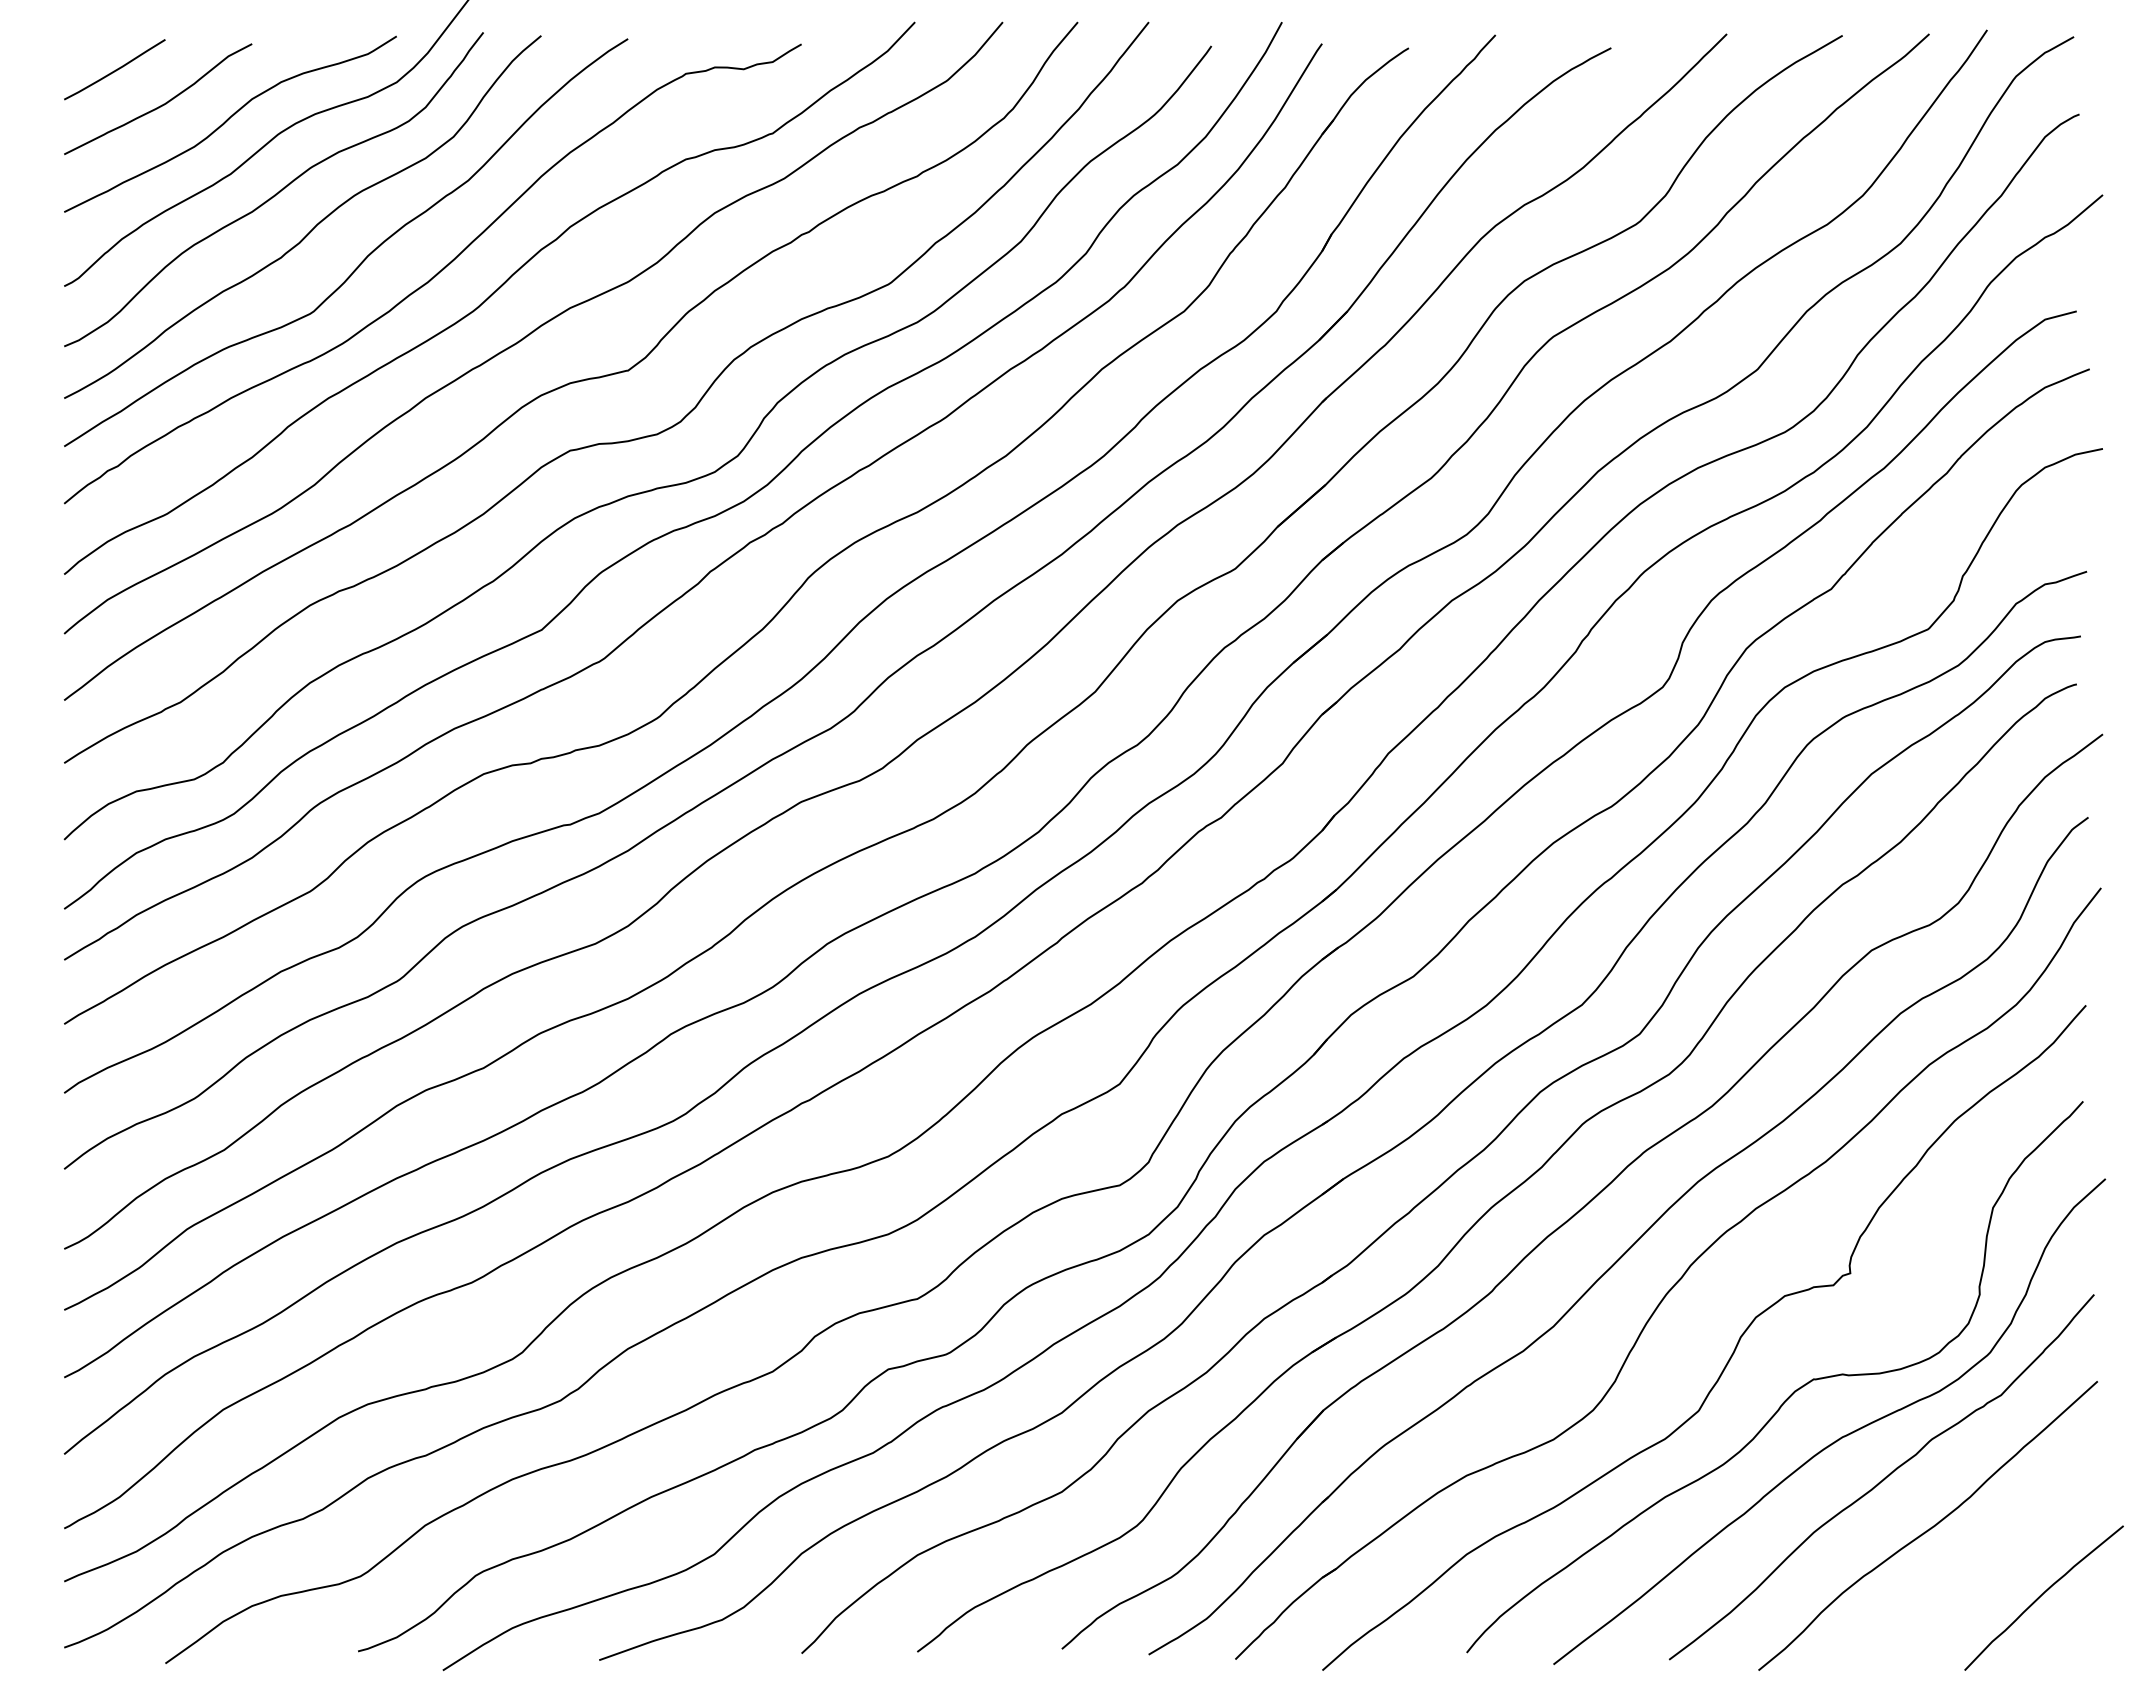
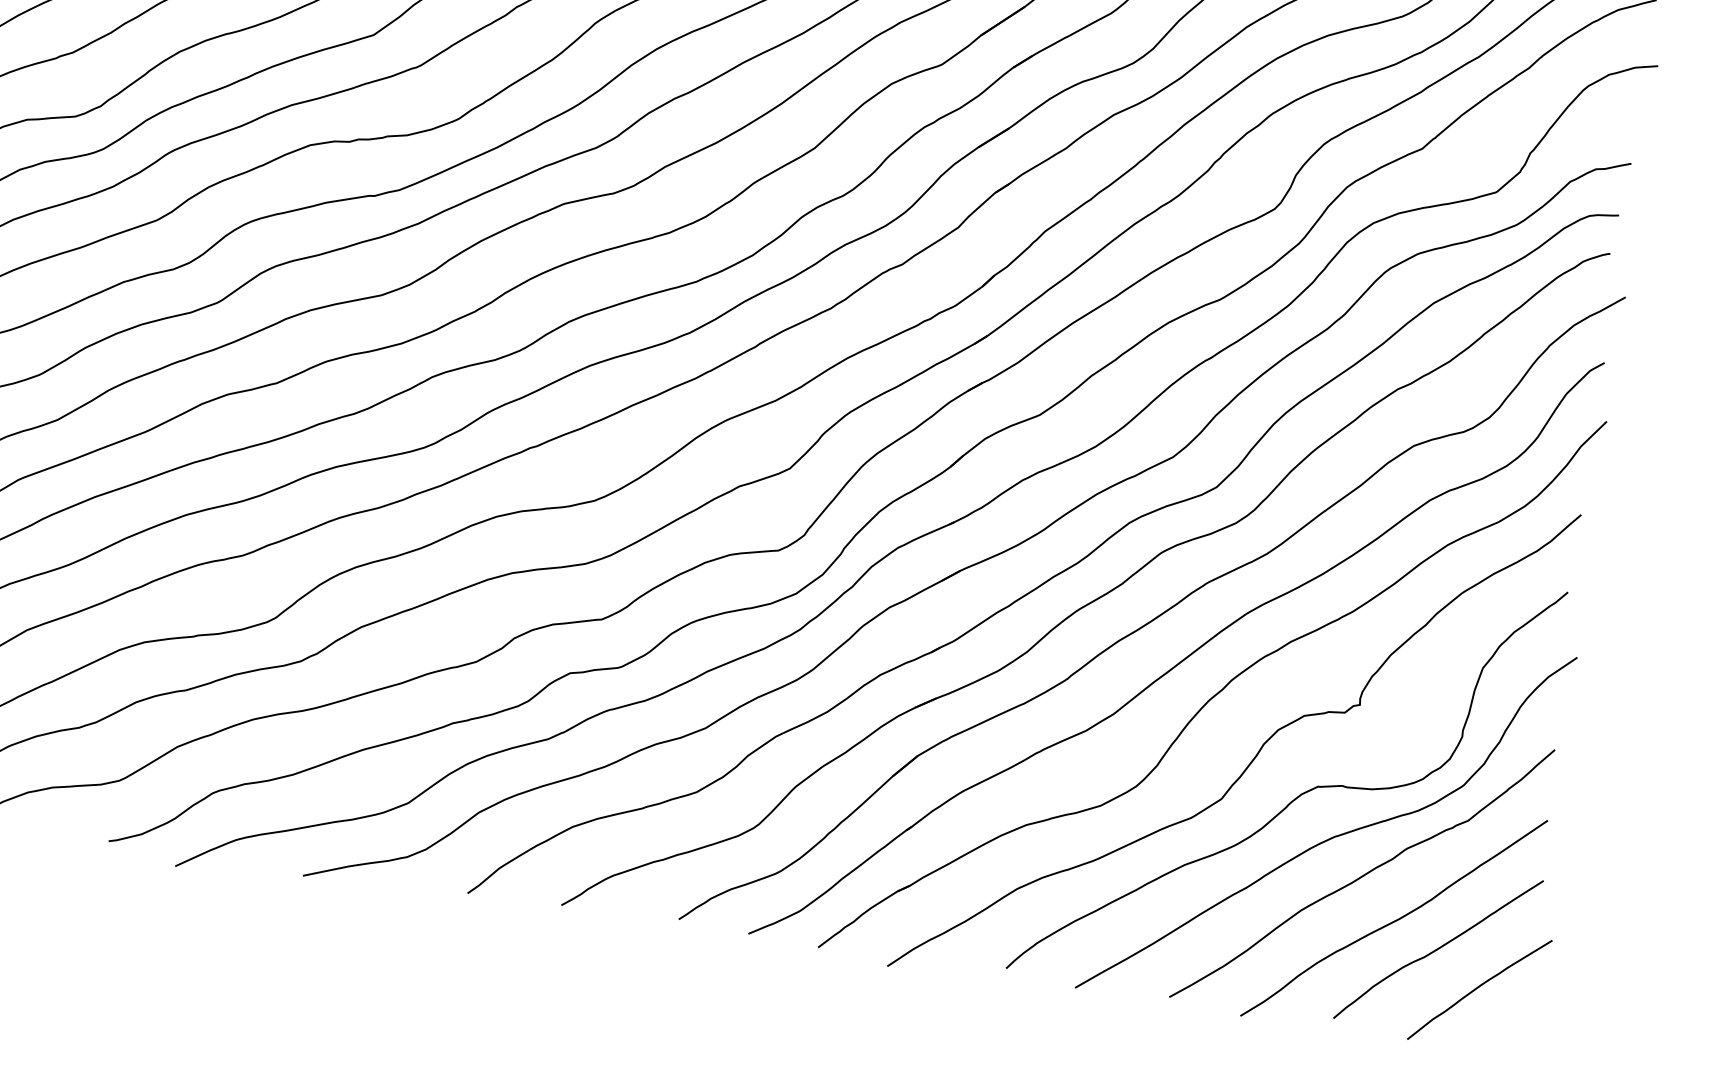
curve: (1987, 1555) -> (1438, 948), added

